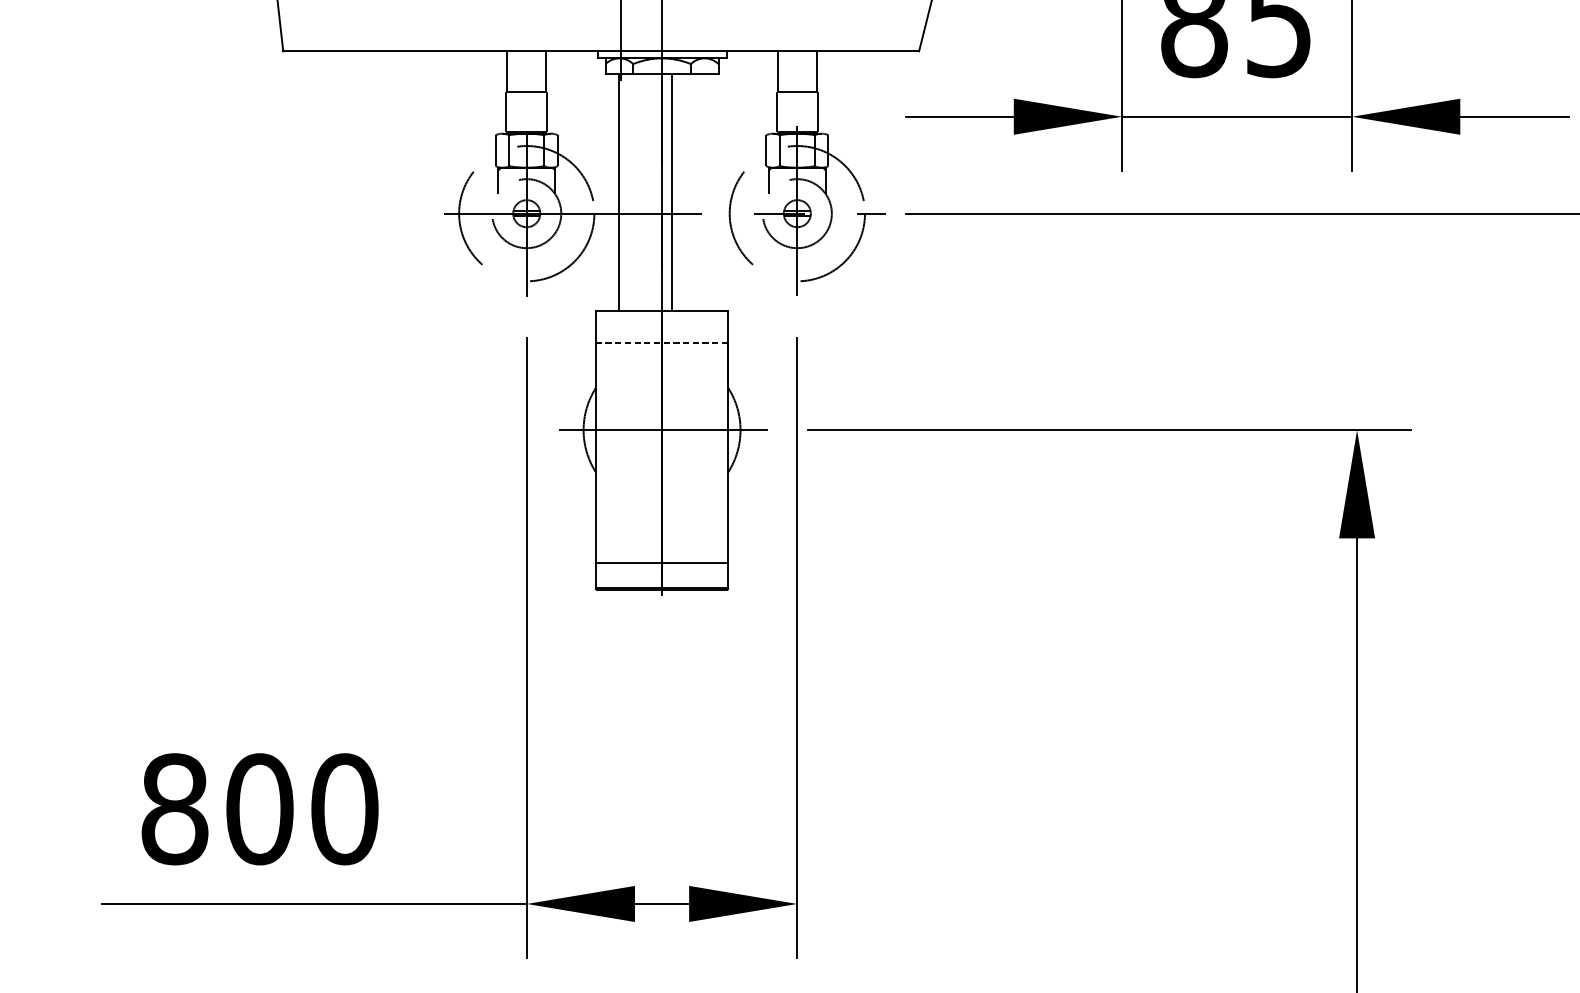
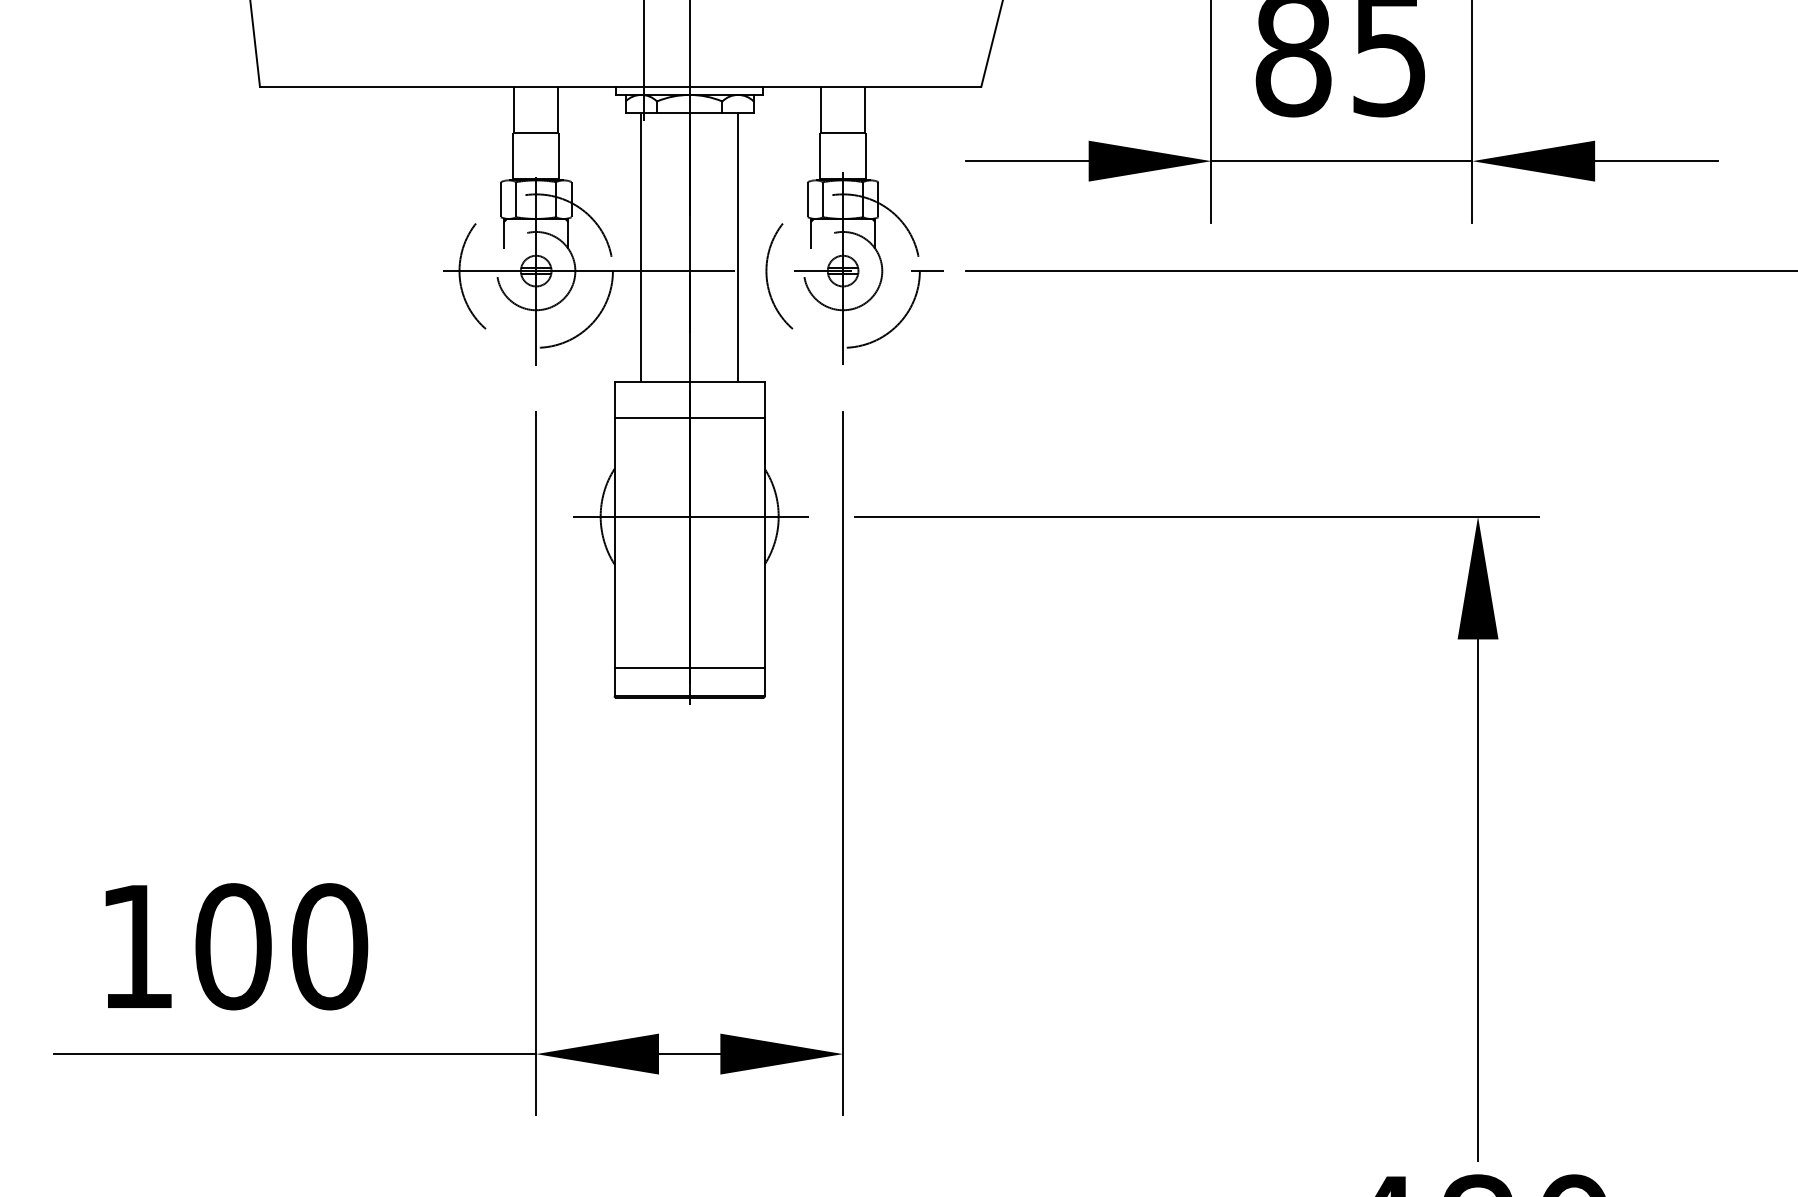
line: (671, 192) -> (738, 247), moved
line: (662, 342) -> (690, 417), dashed -> solid
text: (175, 809) -> (137, 946), 800 -> 100

